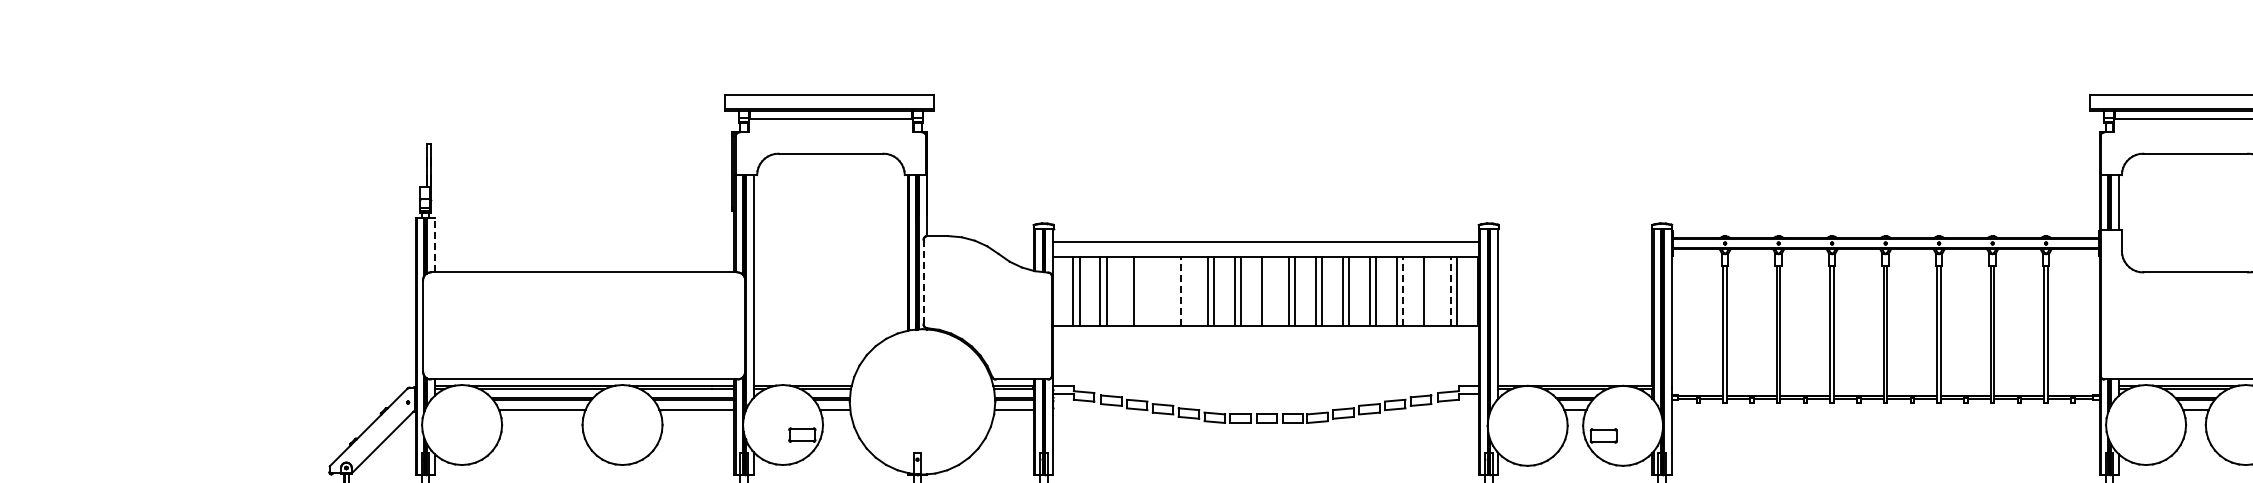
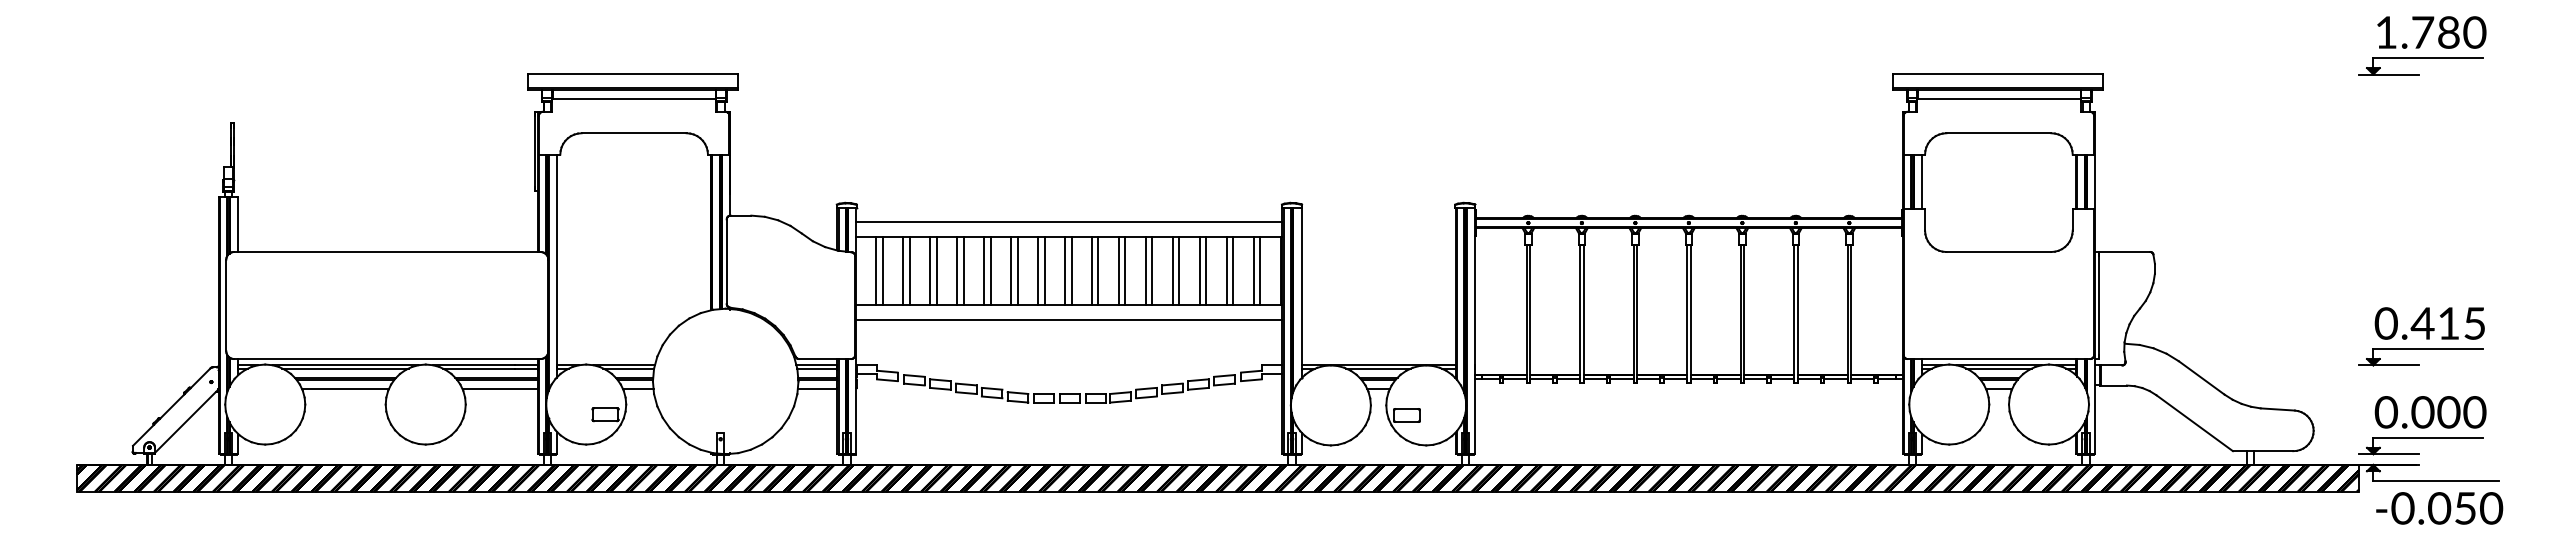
line: (435, 244) -> (238, 224), dashed -> solid
line: (923, 281) -> (726, 261), dashed -> solid
line: (1127, 290) -> (930, 270), added
line: (1154, 290) -> (957, 270), added
line: (1160, 290) -> (963, 270), added
line: (1181, 290) -> (984, 270), dashed -> solid
line: (1187, 290) -> (990, 270), added
line: (1268, 290) -> (1071, 270), added
line: (1403, 290) -> (1206, 270), dashed -> solid
line: (1430, 290) -> (1233, 270), added
line: (1450, 290) -> (1253, 270), dashed -> solid
line: (1266, 340) -> (1069, 320), added

